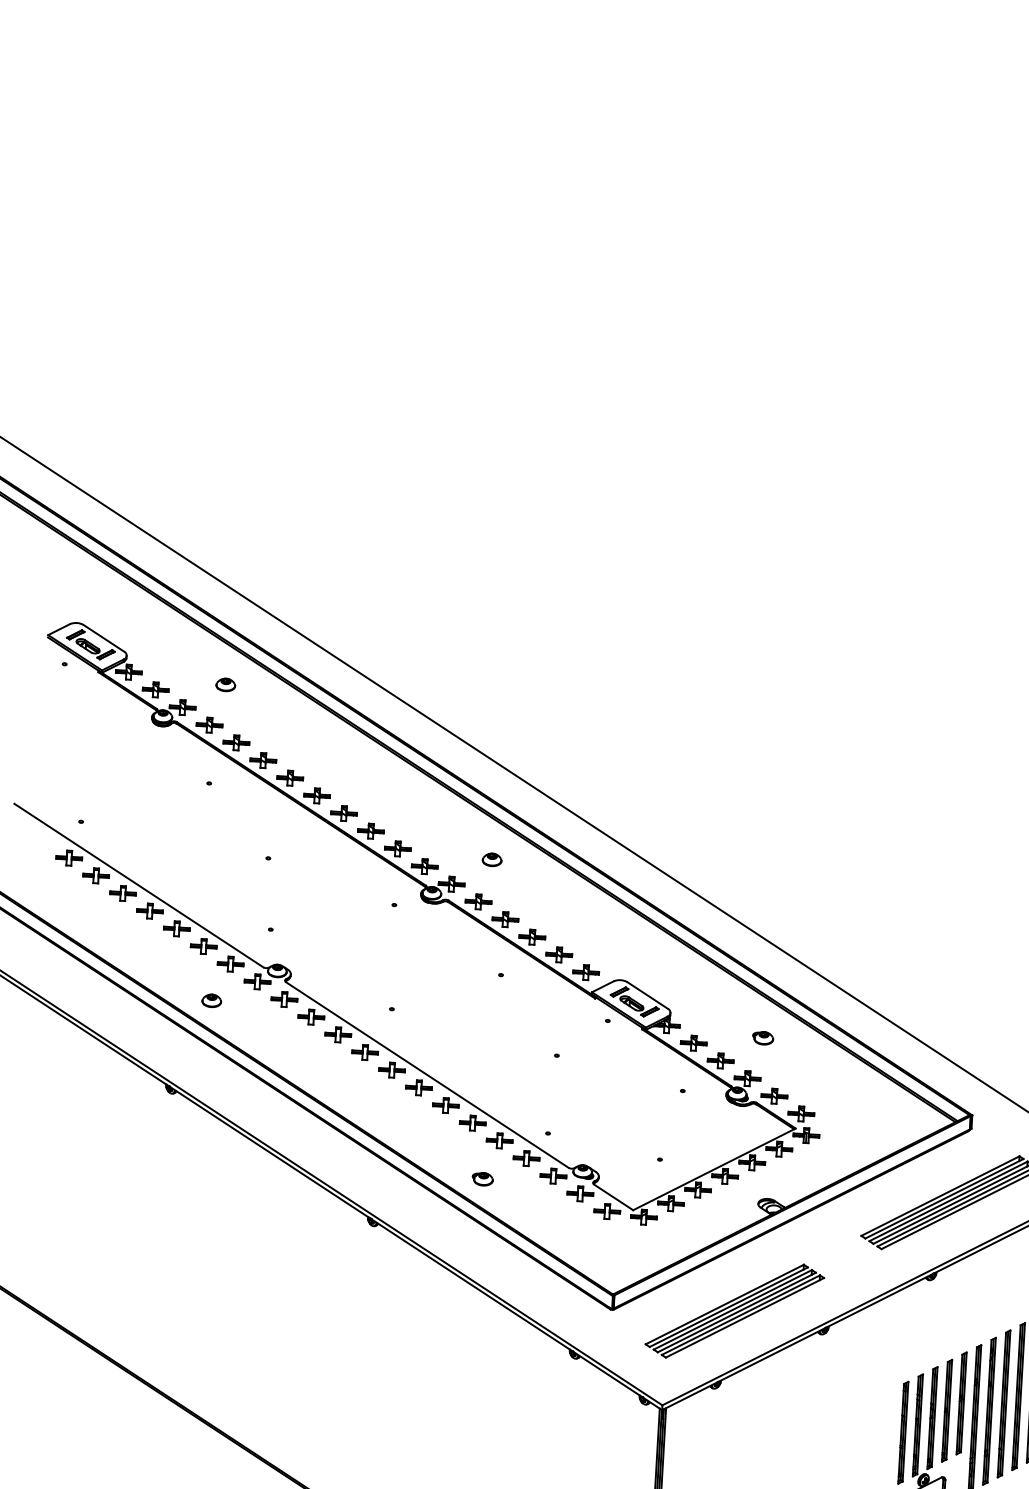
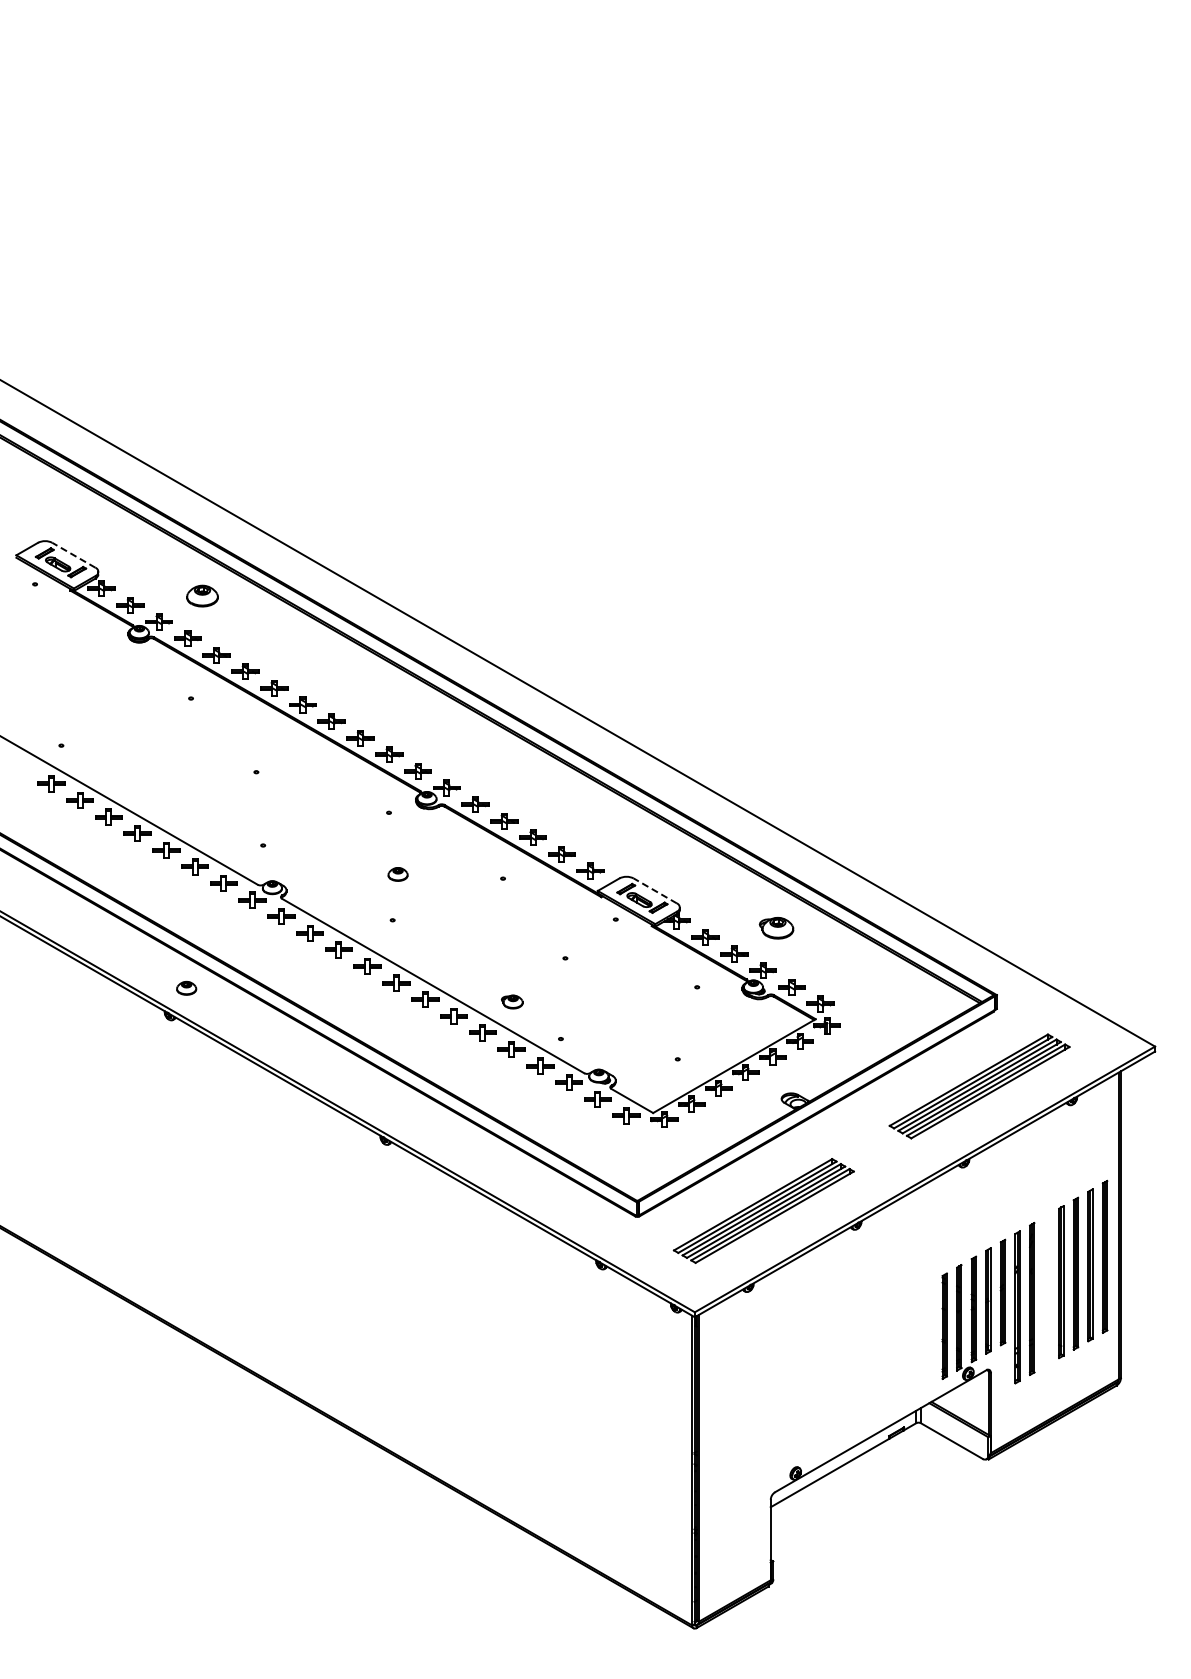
line: (103, 638) -> (73, 555), solid -> dashed
part: (225, 684) -> (201, 595), size x1.6
part: (491, 859) -> (397, 874), moved
line: (647, 995) -> (655, 890), solid -> dashed
part: (211, 1000) -> (186, 988), moved
part: (762, 1037) -> (776, 927), size x1.6
part: (482, 1178) -> (512, 1001), moved
part: (1003, 1403) -> (1046, 1290), removed

